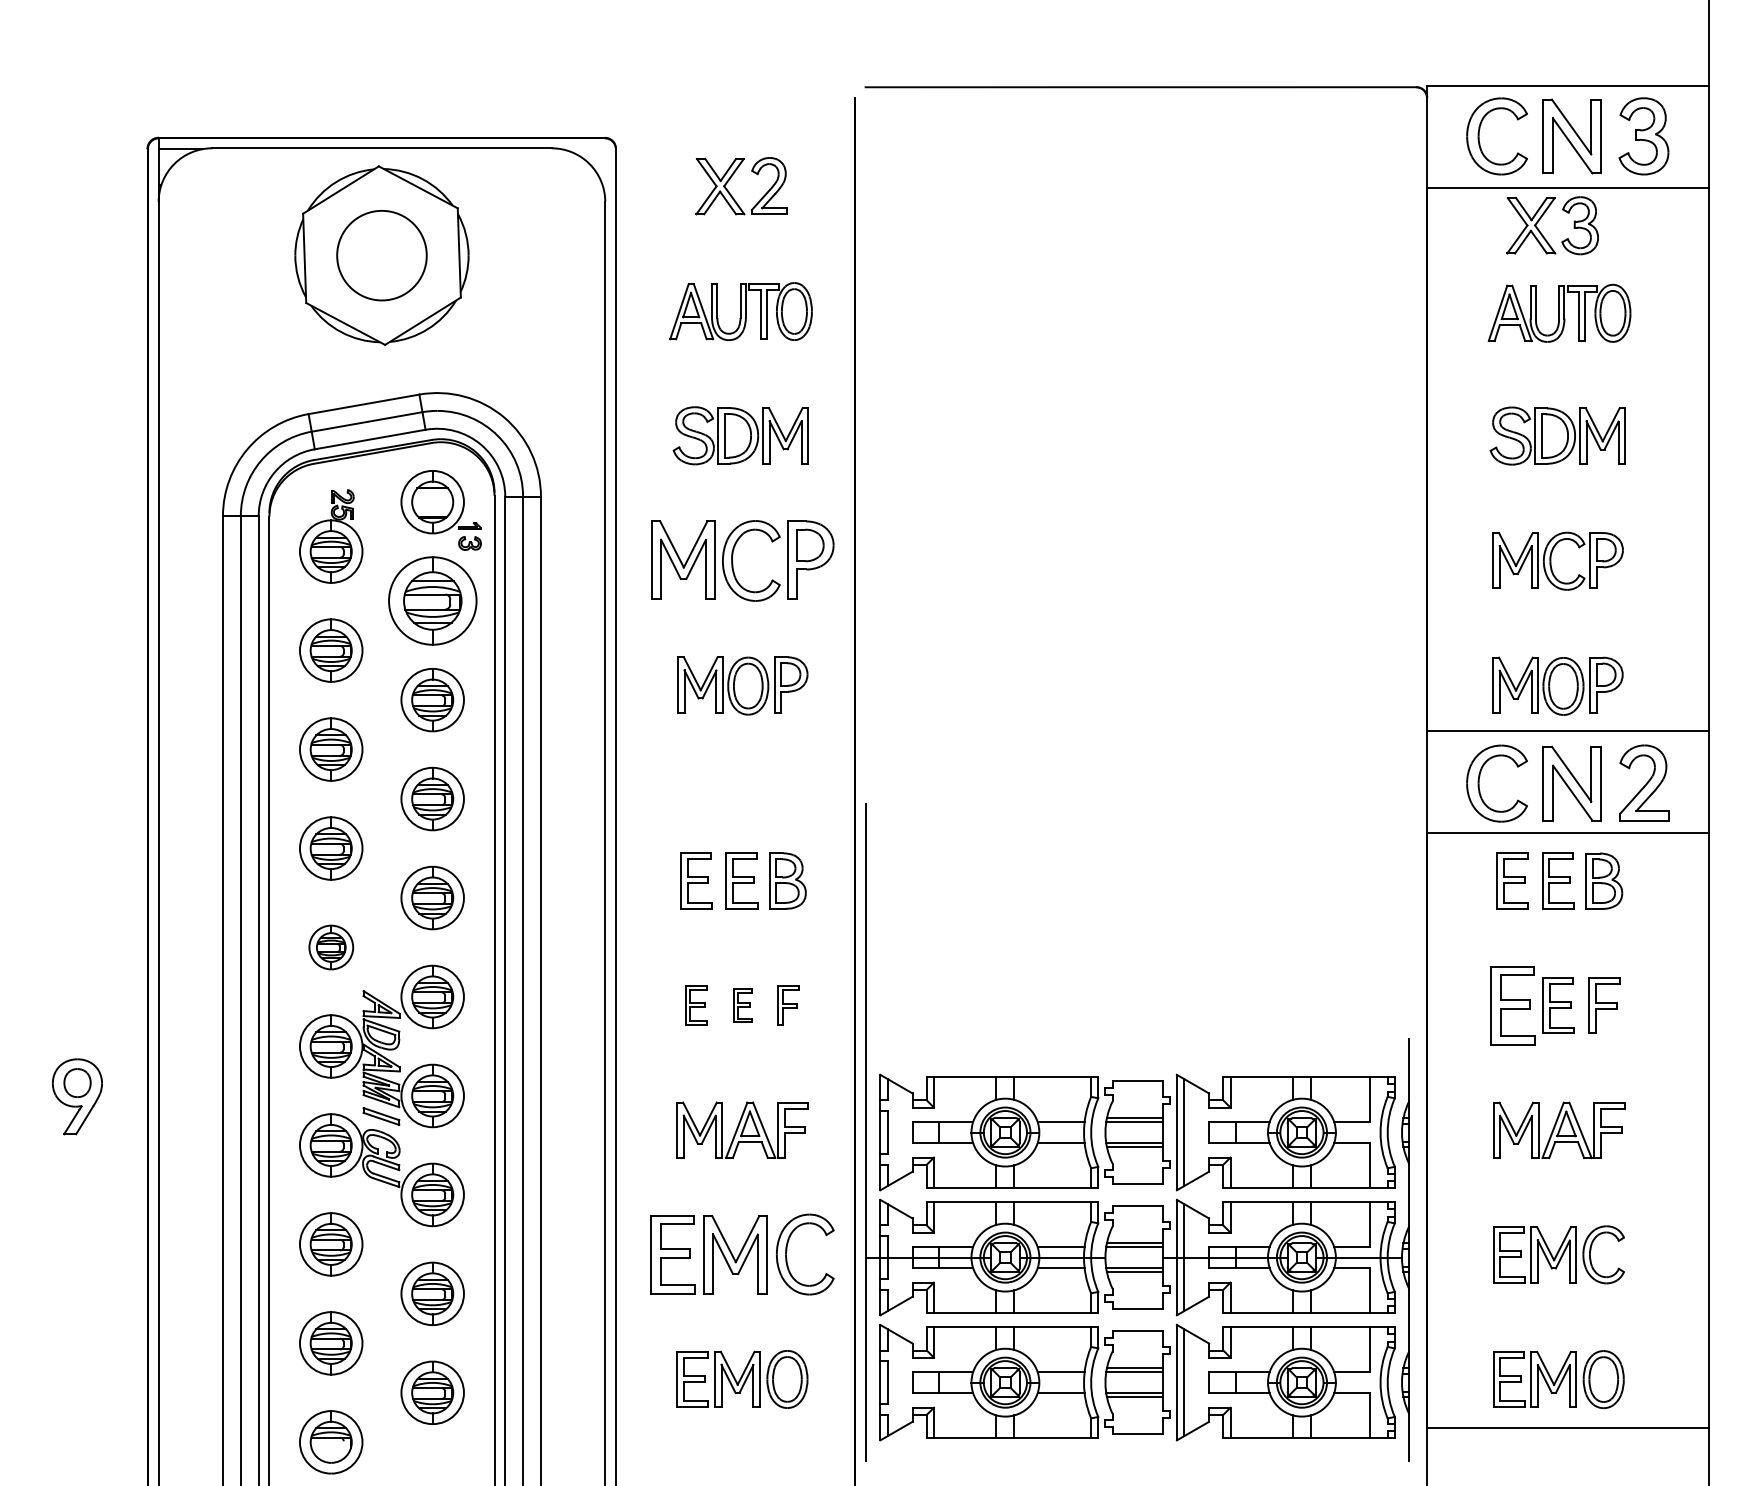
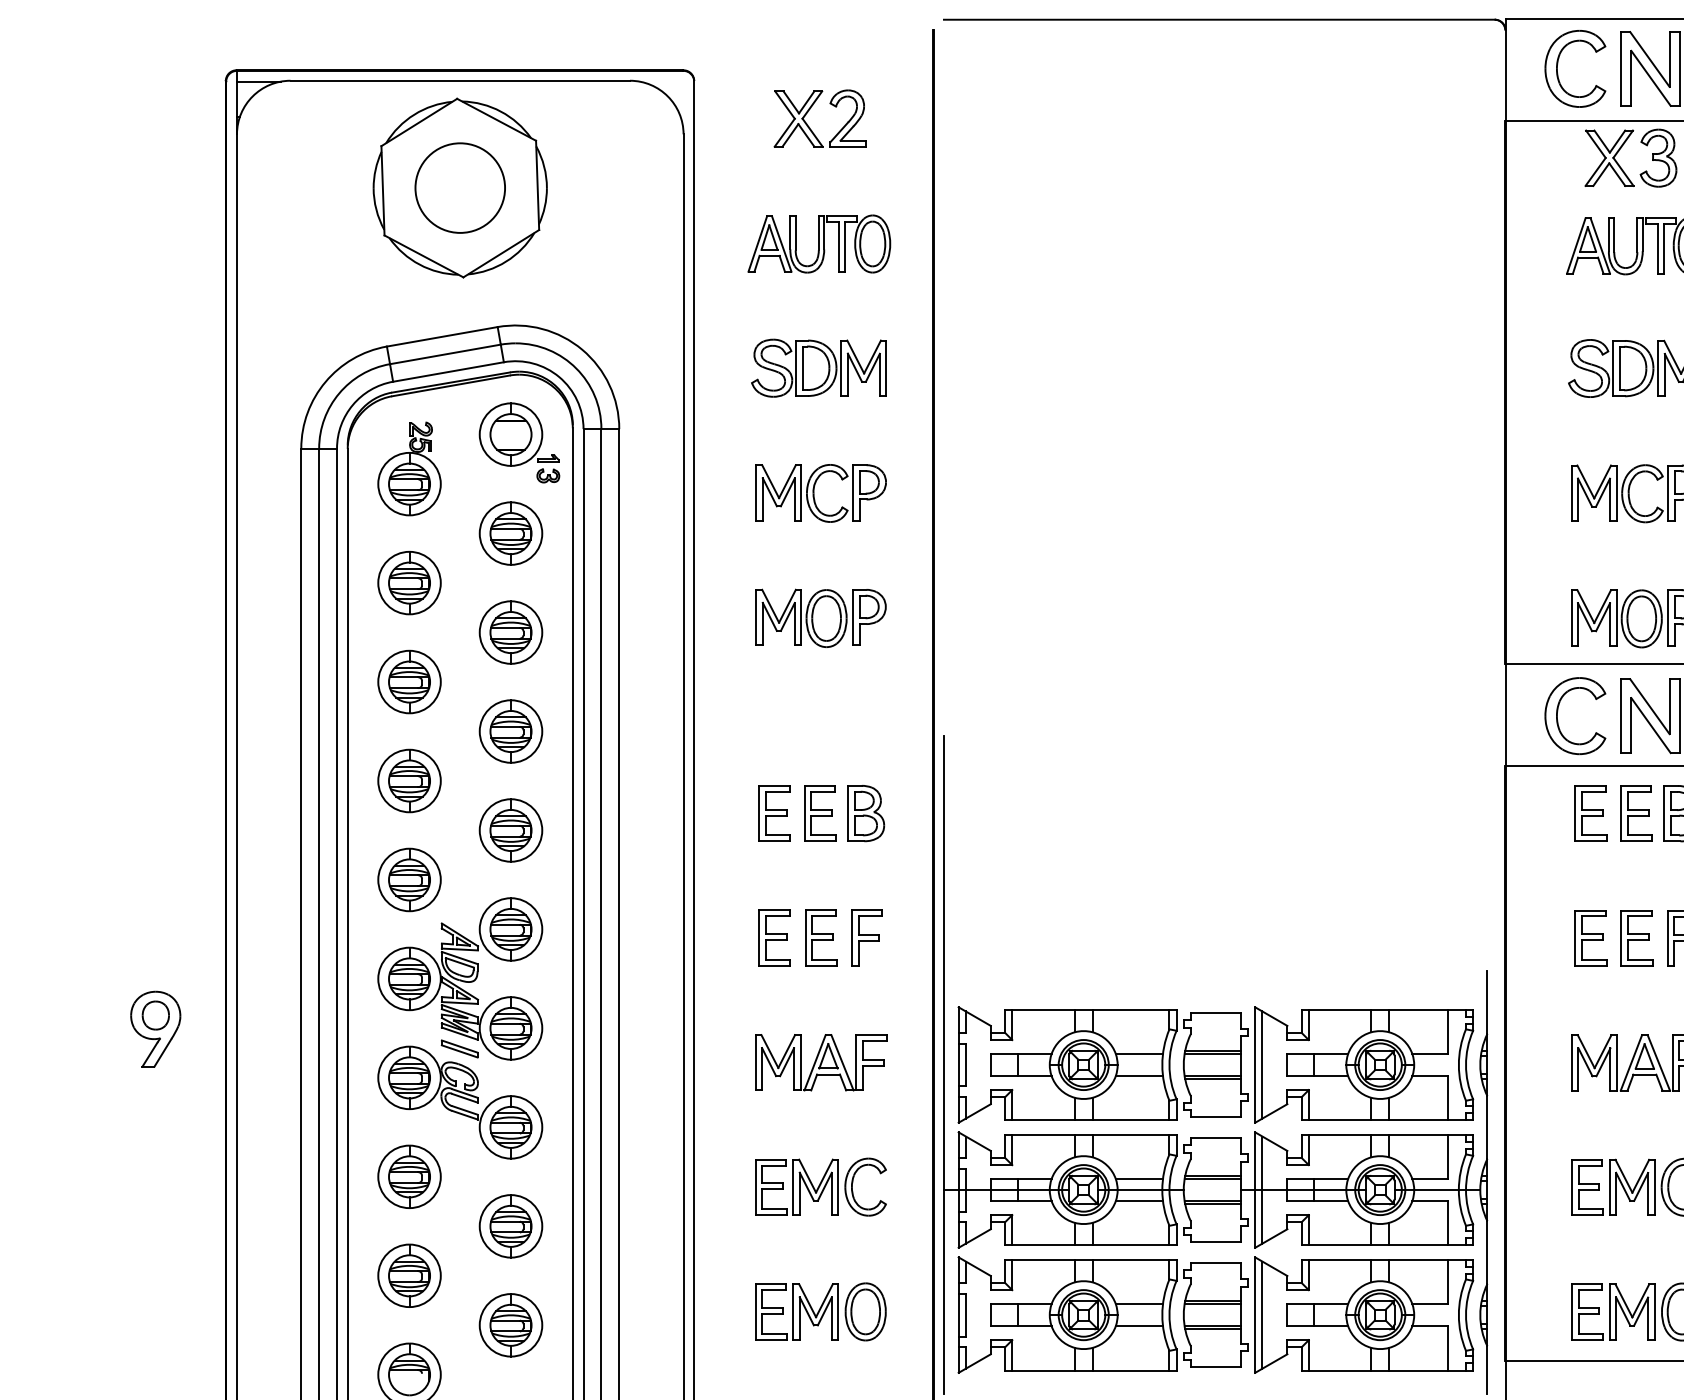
part: (742, 560) -> (820, 492), size x0.71
part: (432, 601) -> (510, 533), size x0.71
part: (331, 947) -> (409, 879), size x1.43
part: (696, 1005) -> (774, 937), size x1.43
part: (742, 1005) -> (820, 937), size x1.67
part: (788, 1005) -> (866, 937), size x1.43
part: (1512, 1005) -> (1590, 937), size x0.71
part: (742, 1254) -> (820, 1186), size x0.71

